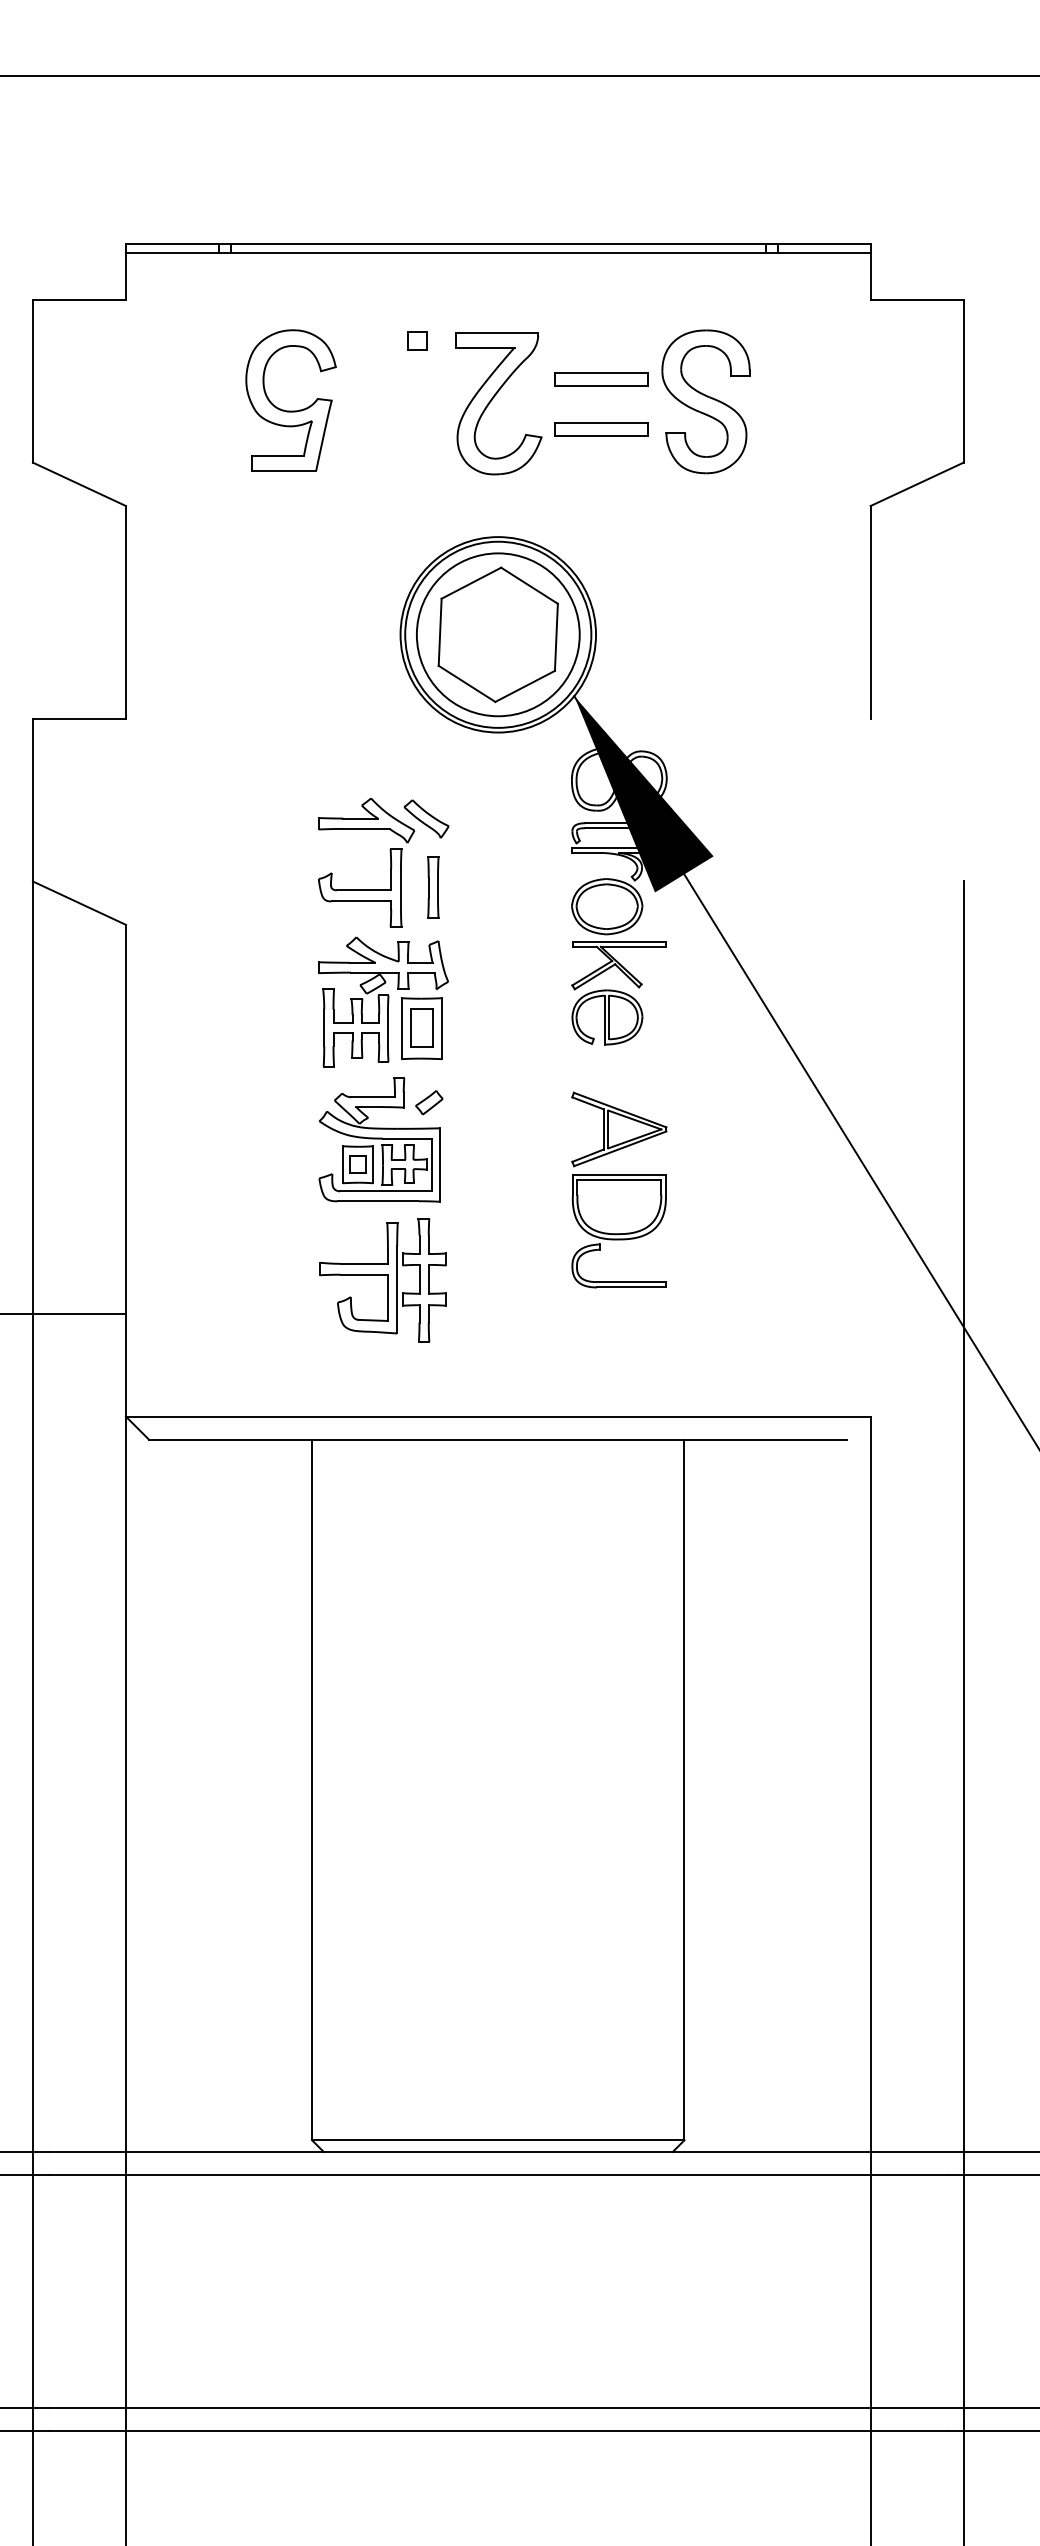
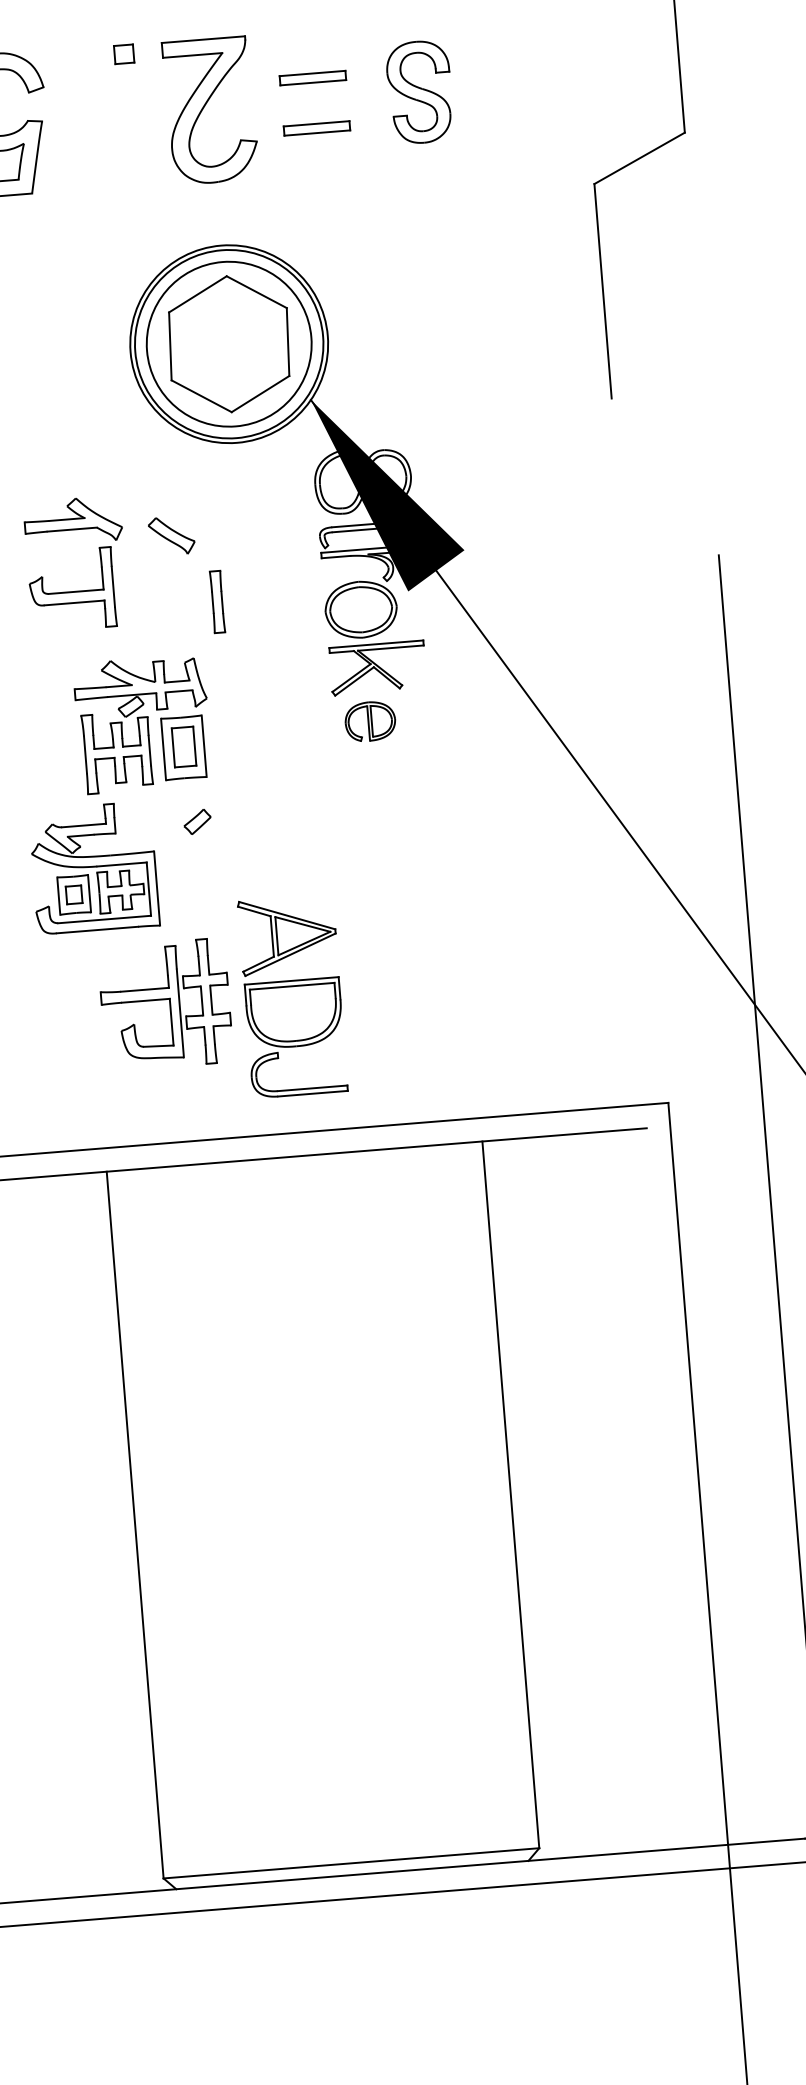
part: (601, 379) -> (312, 78), size x0.7
part: (705, 401) -> (419, 91), size x0.7
part: (601, 429) -> (316, 128), size x0.7
part: (390, 862) -> (100, 561), moved
part: (433, 887) -> (217, 601), moved
part: (607, 1017) -> (370, 721), size x0.7
part: (379, 1139) -> (93, 867), moved
part: (619, 1189) -> (293, 995), moved

